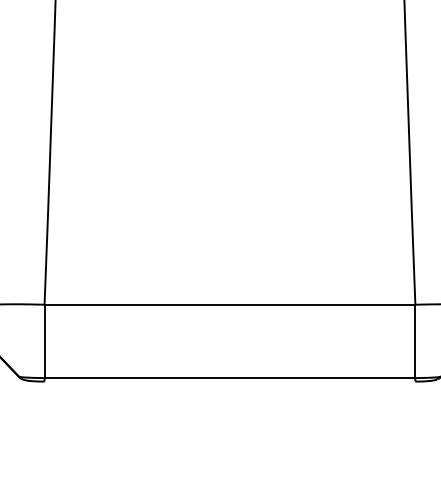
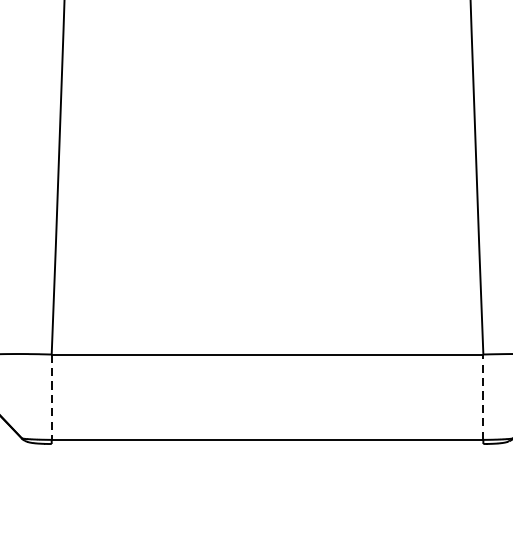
line: (44, 341) -> (51, 397), solid -> dashed
line: (415, 341) -> (483, 397), solid -> dashed

